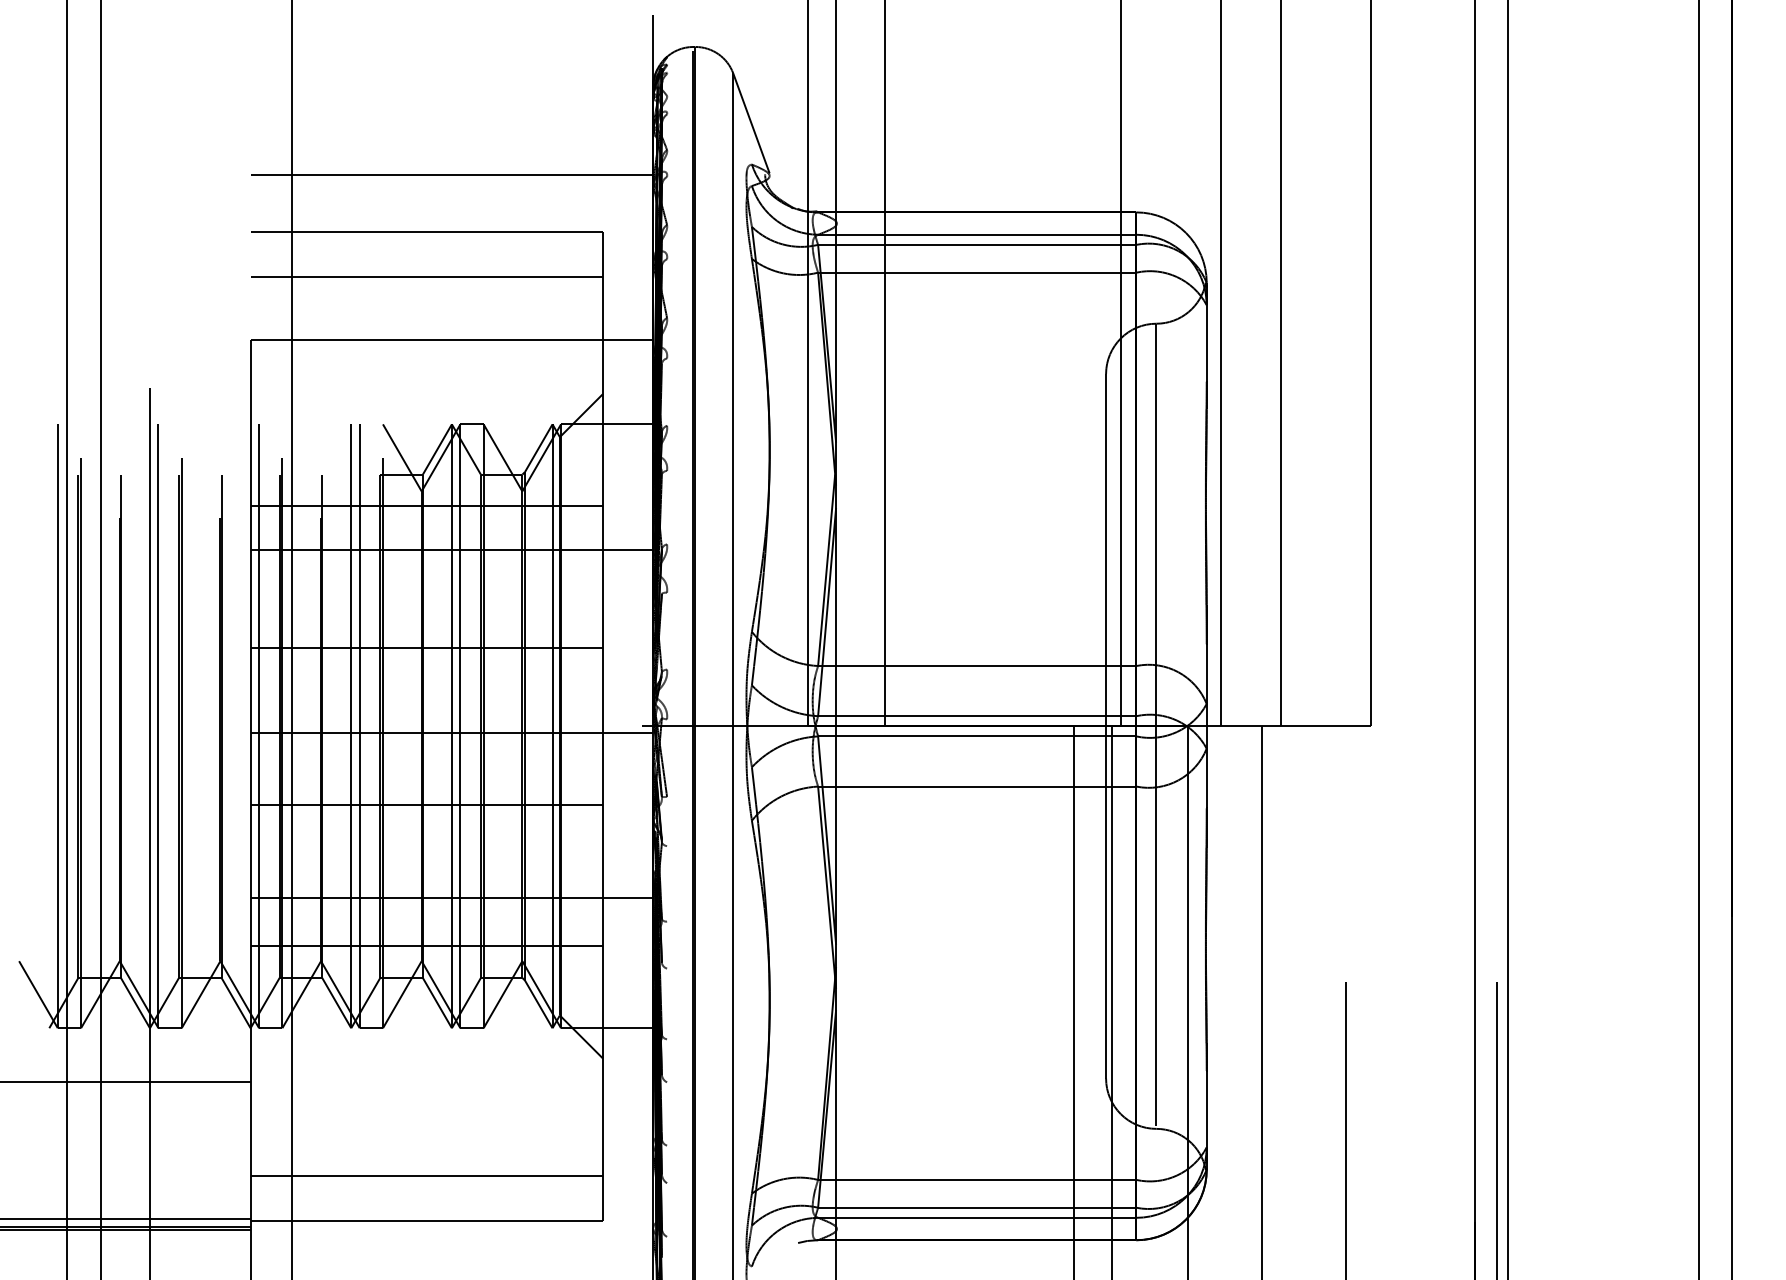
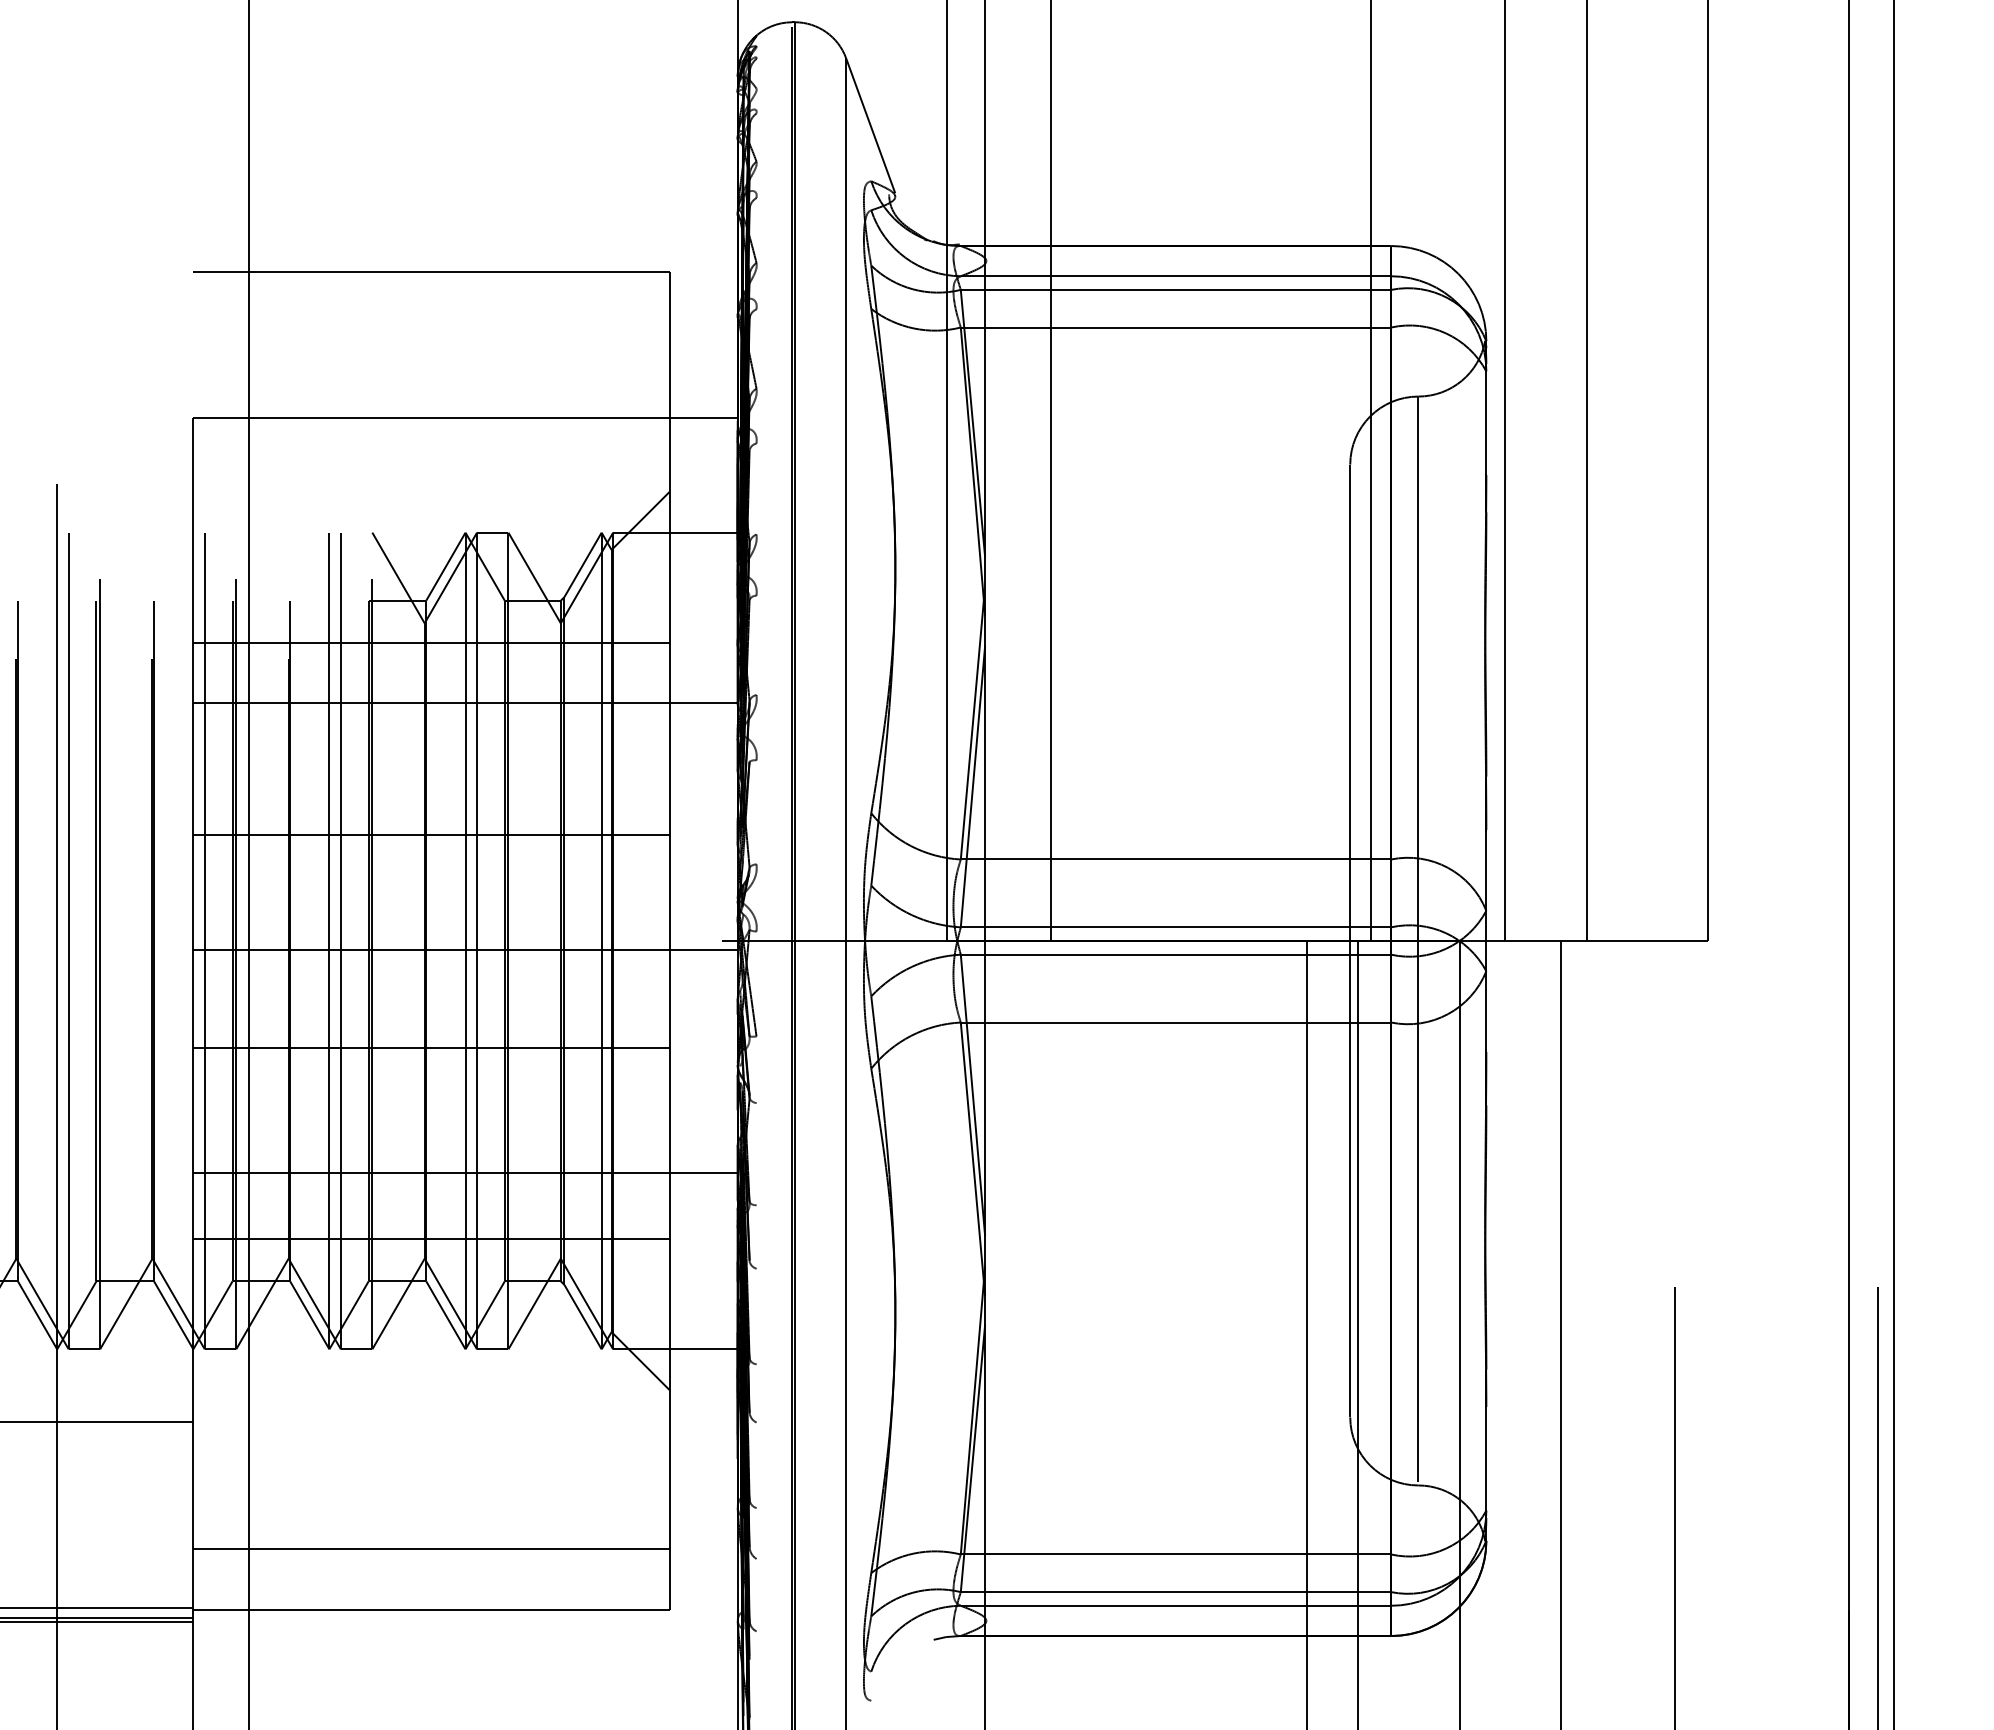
line: (451, 174) -> (464, 194), removed
line: (426, 276) -> (431, 332), removed

